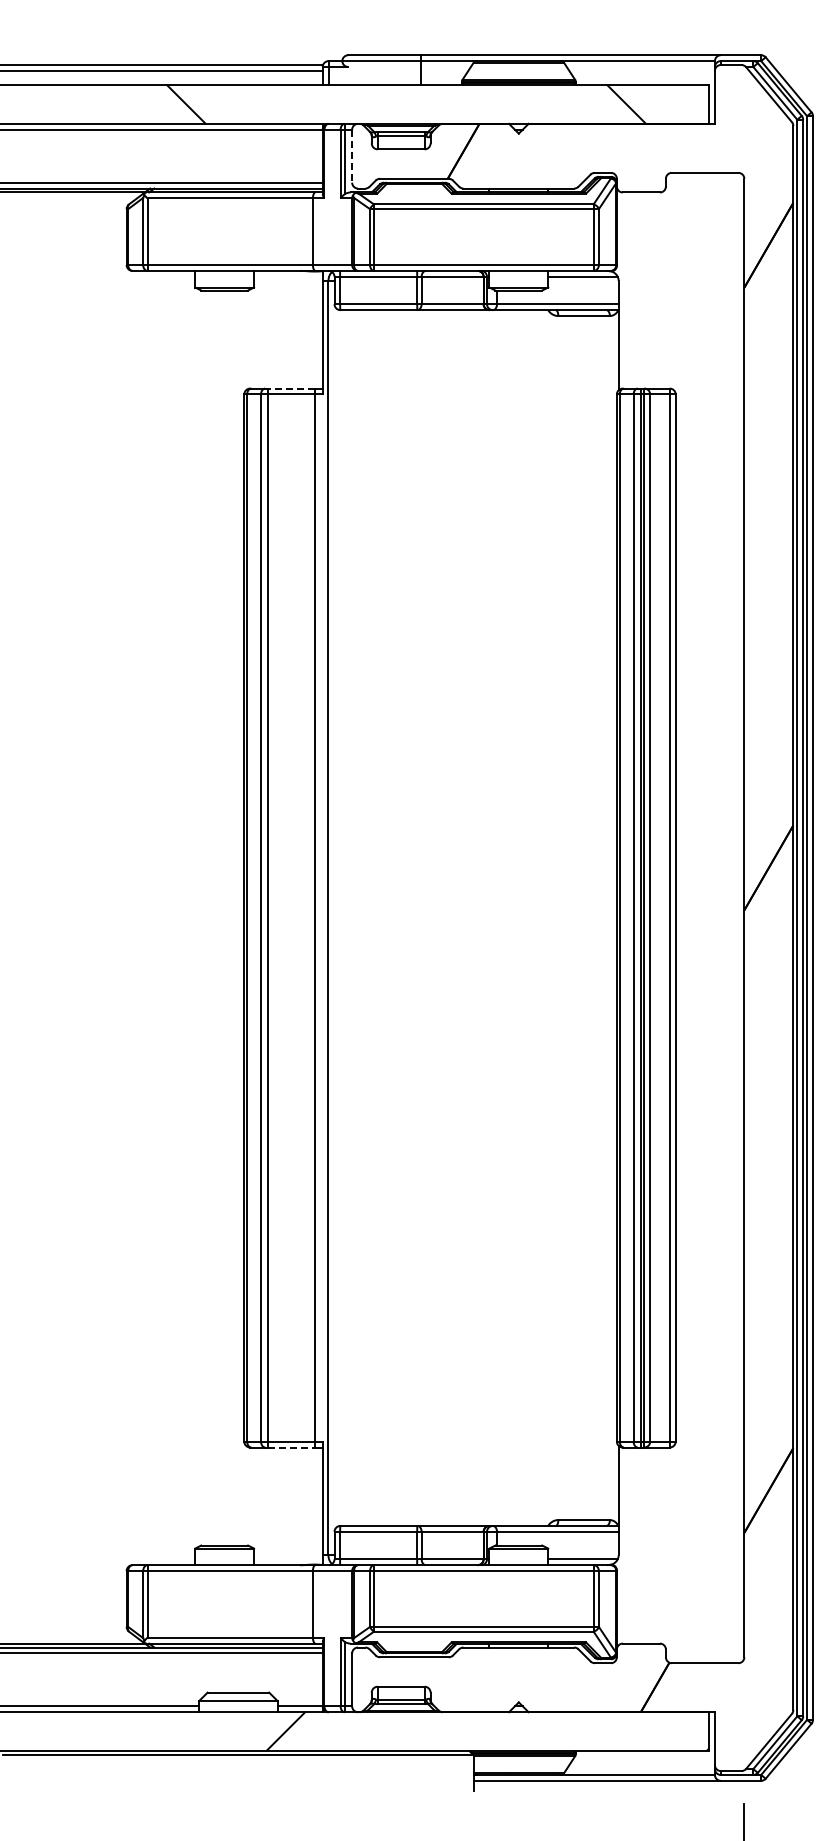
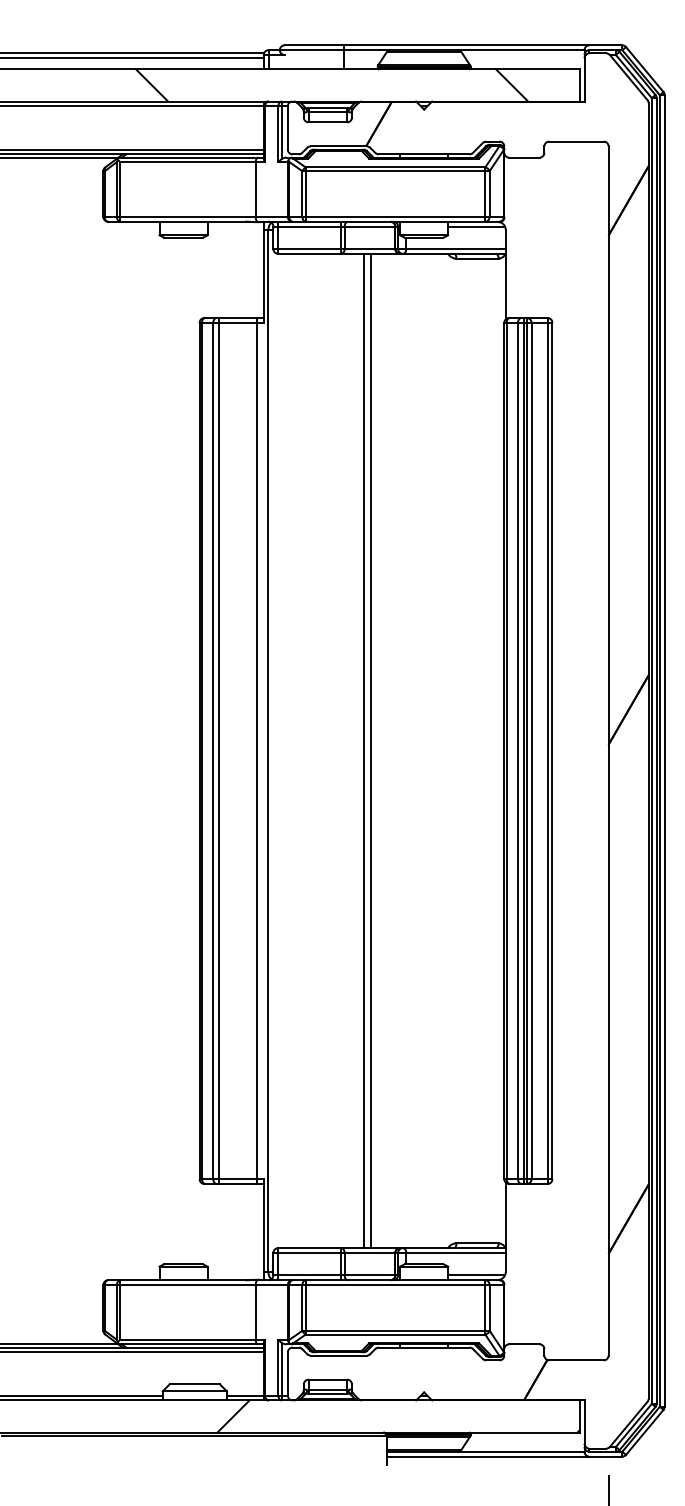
line: (352, 156) -> (288, 128), dashed -> solid
line: (290, 388) -> (237, 317), dashed -> solid
line: (445, 917) -> (364, 750), added
line: (453, 917) -> (370, 750), added
line: (291, 1447) -> (238, 1183), dashed -> solid

